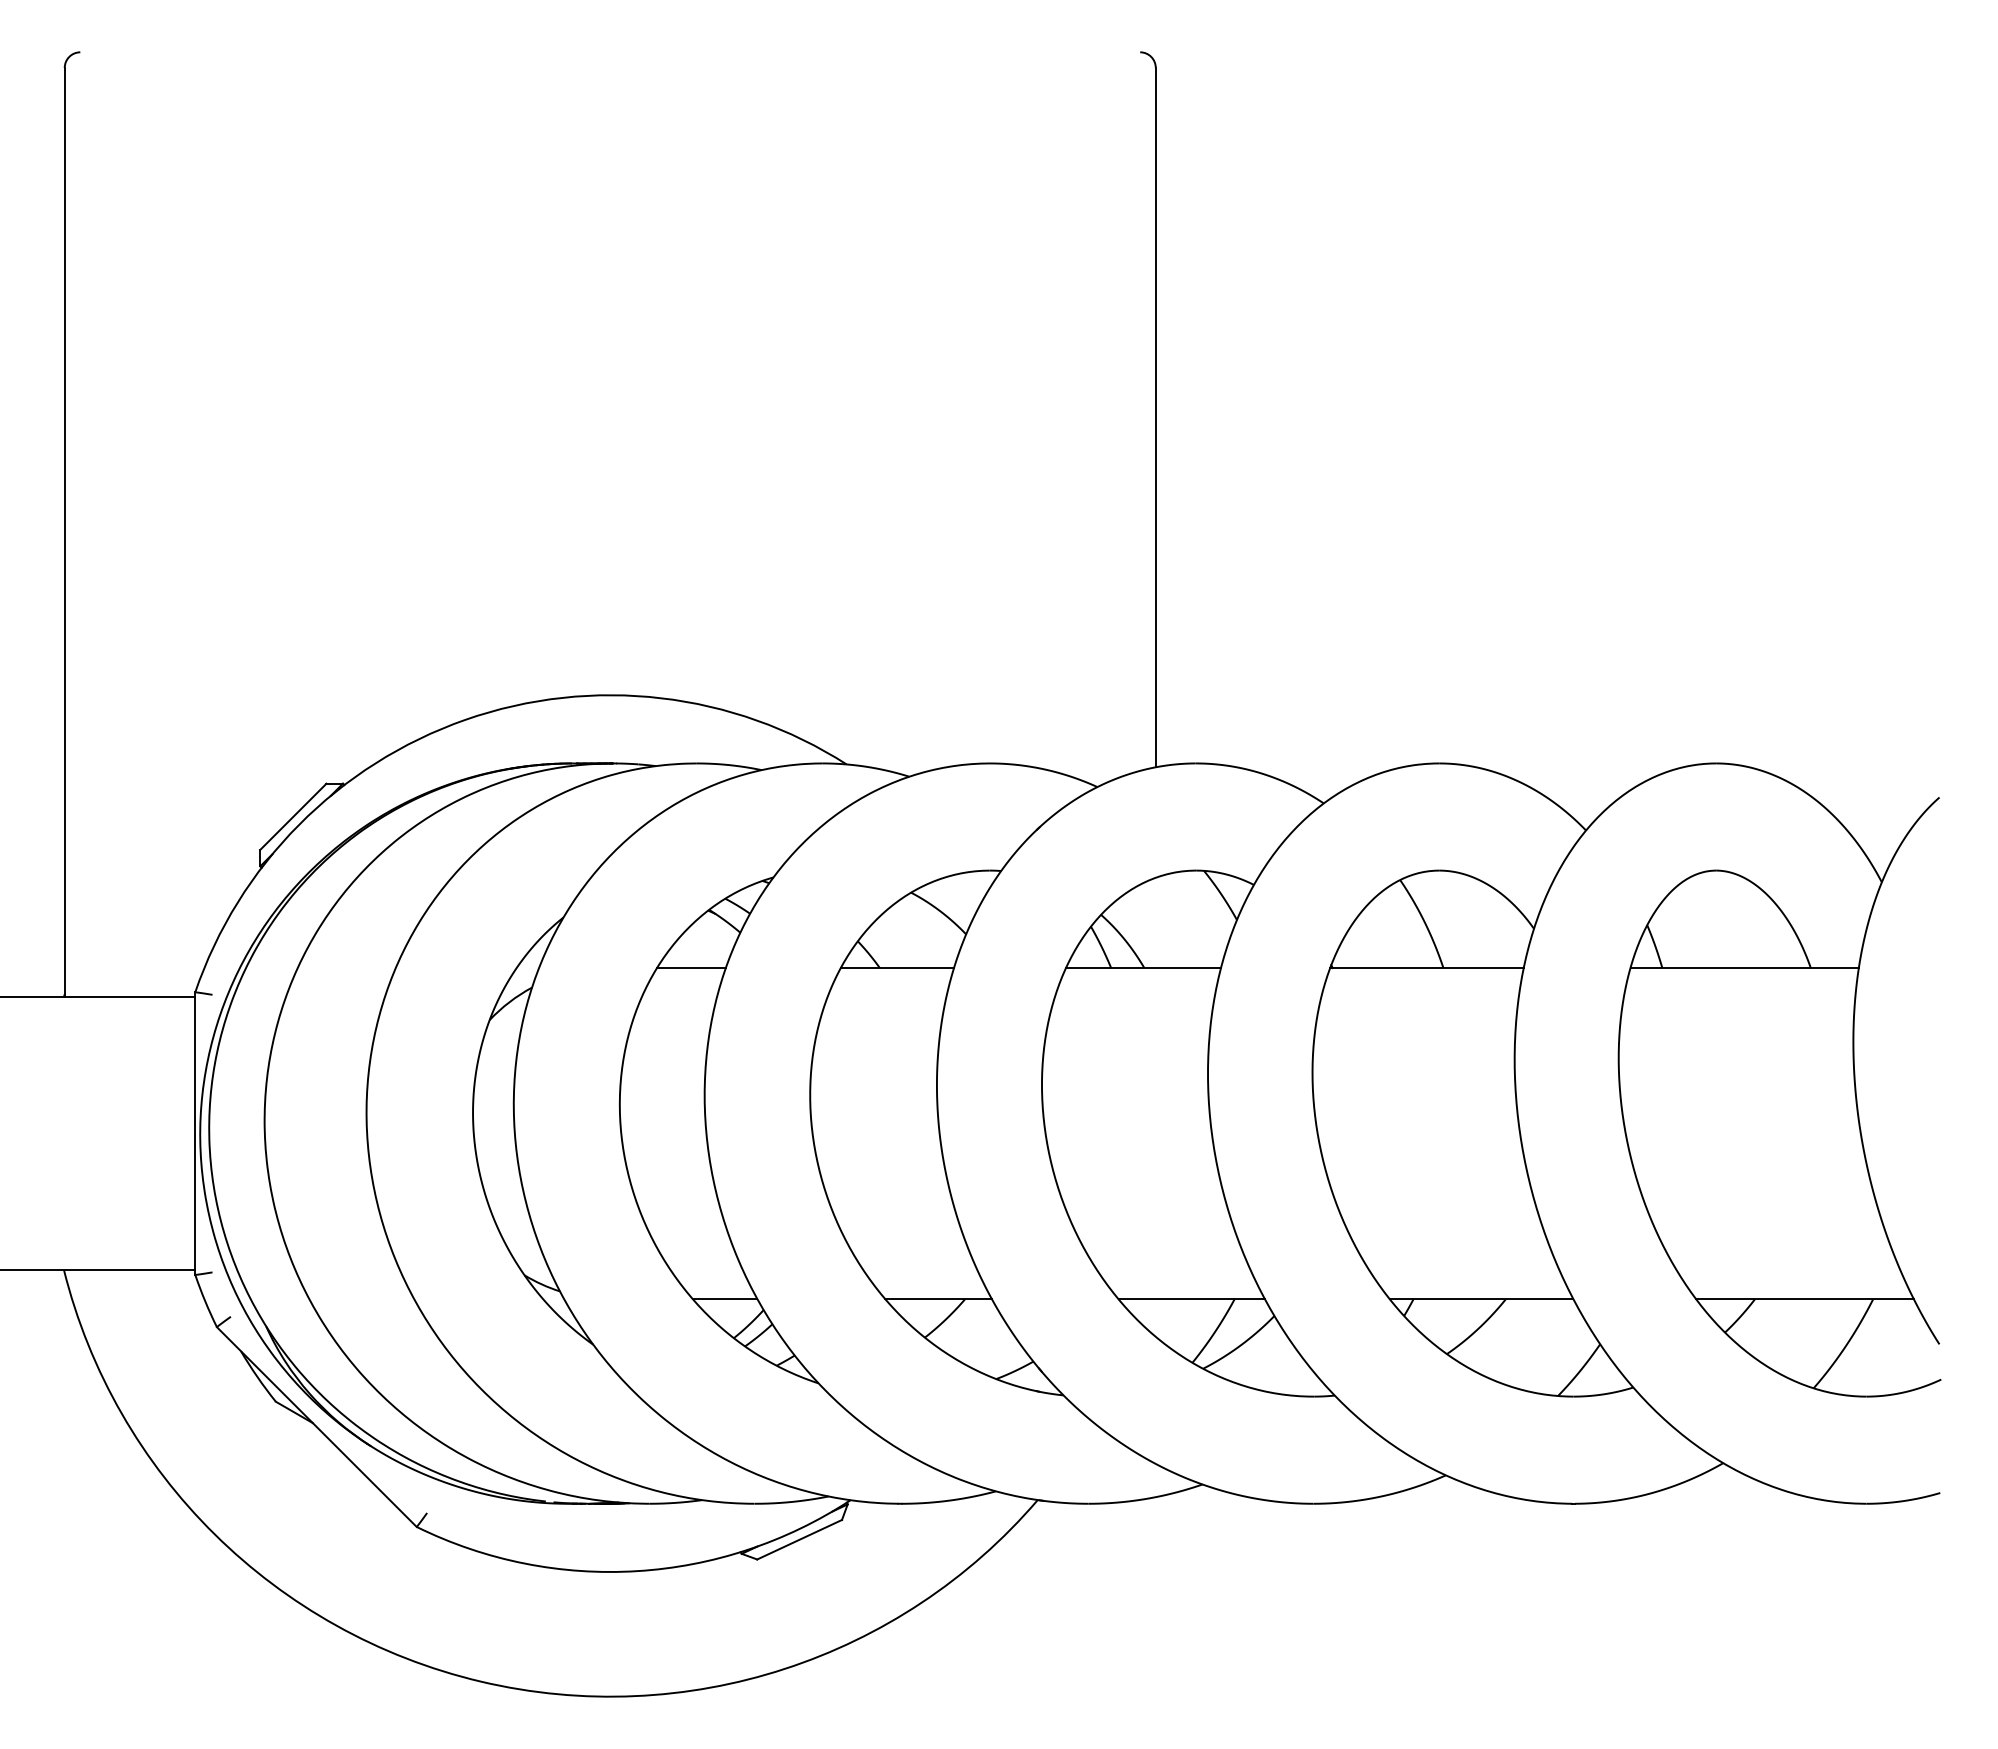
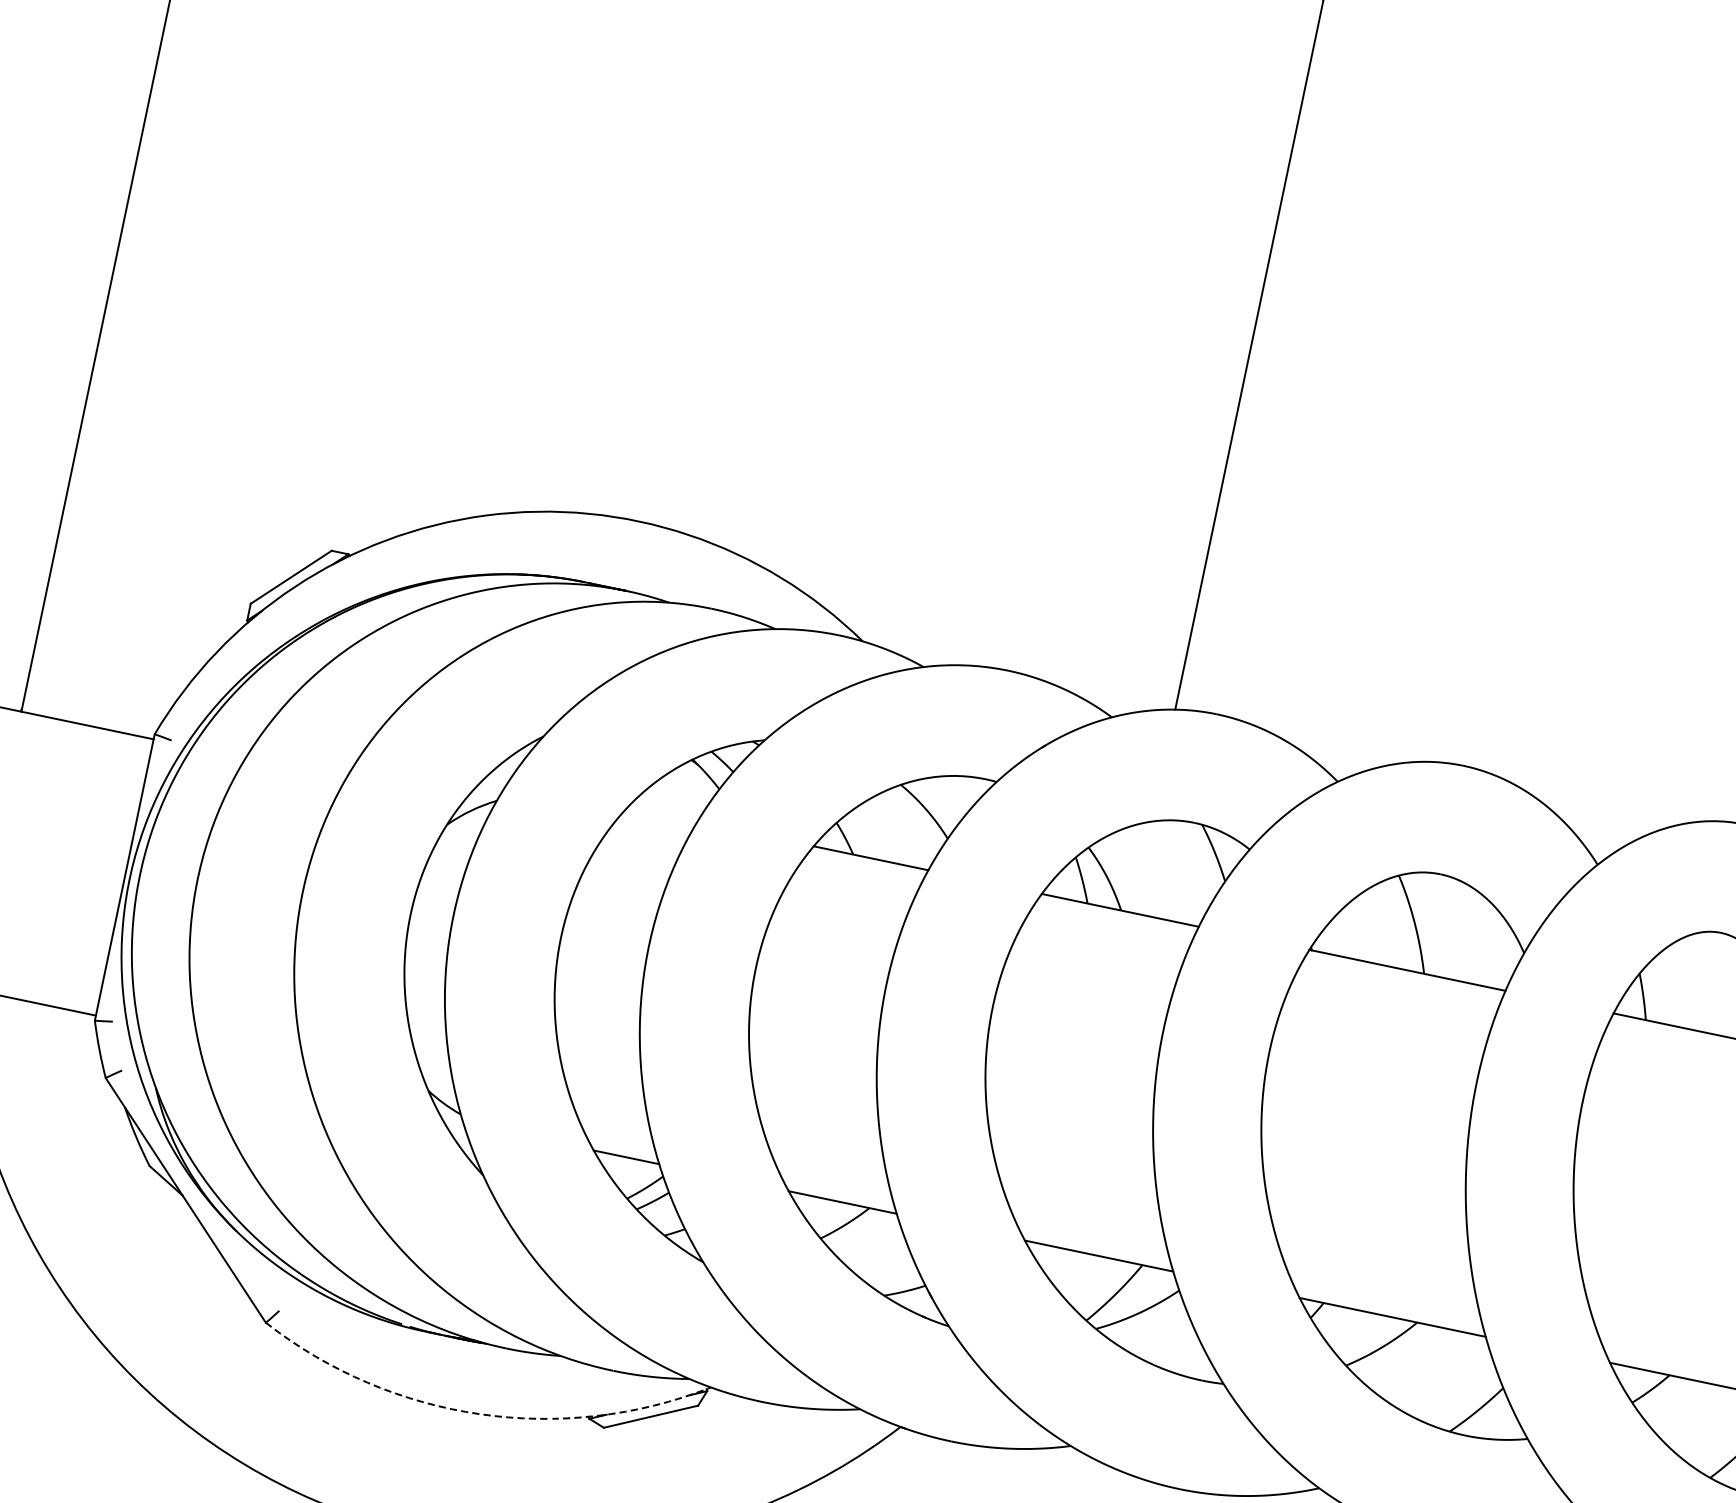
line: (691, 968) -> (662, 815), removed
arc: (637, 1571) -> (480, 1414), solid -> dashed

